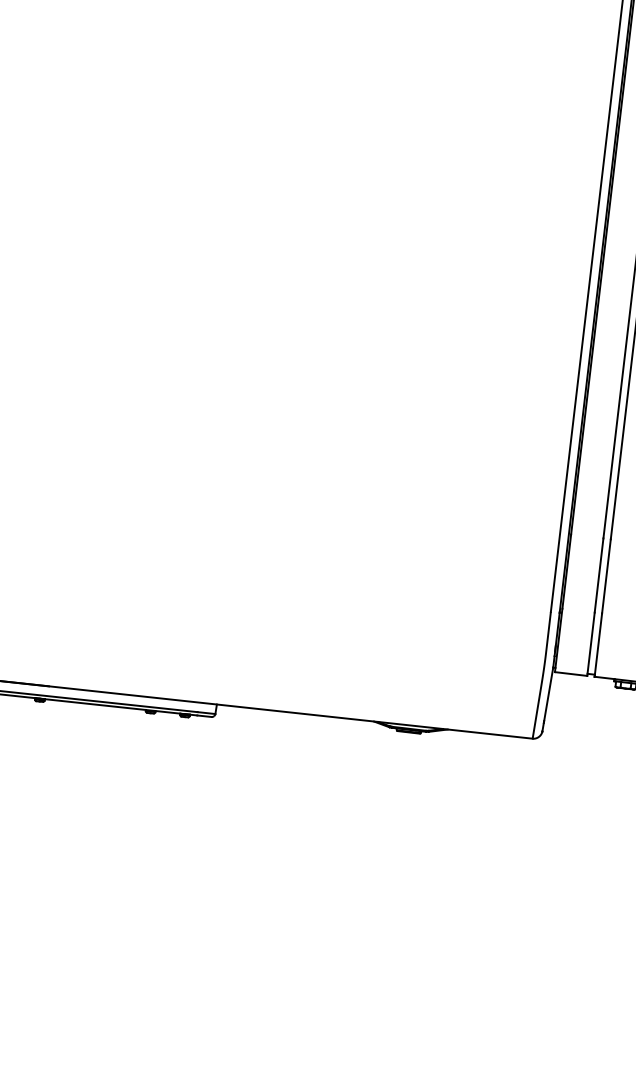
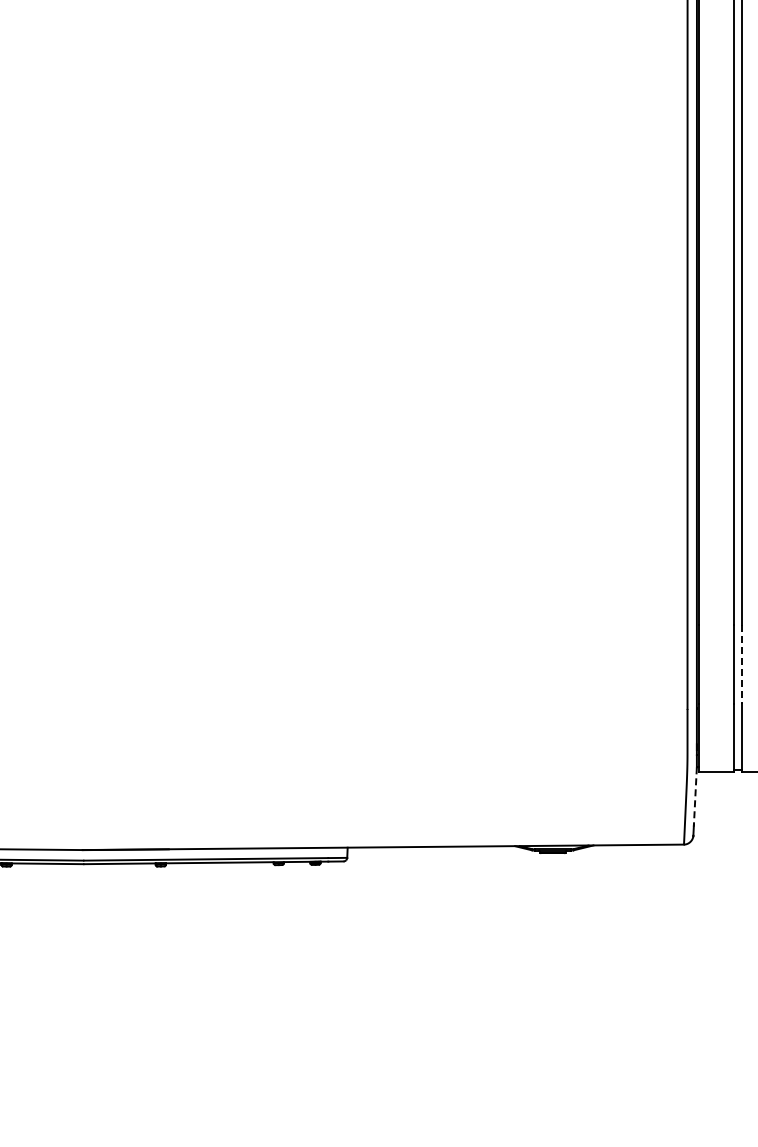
line: (606, 576) -> (741, 664), solid -> dashed
line: (548, 695) -> (695, 797), solid -> dashed

